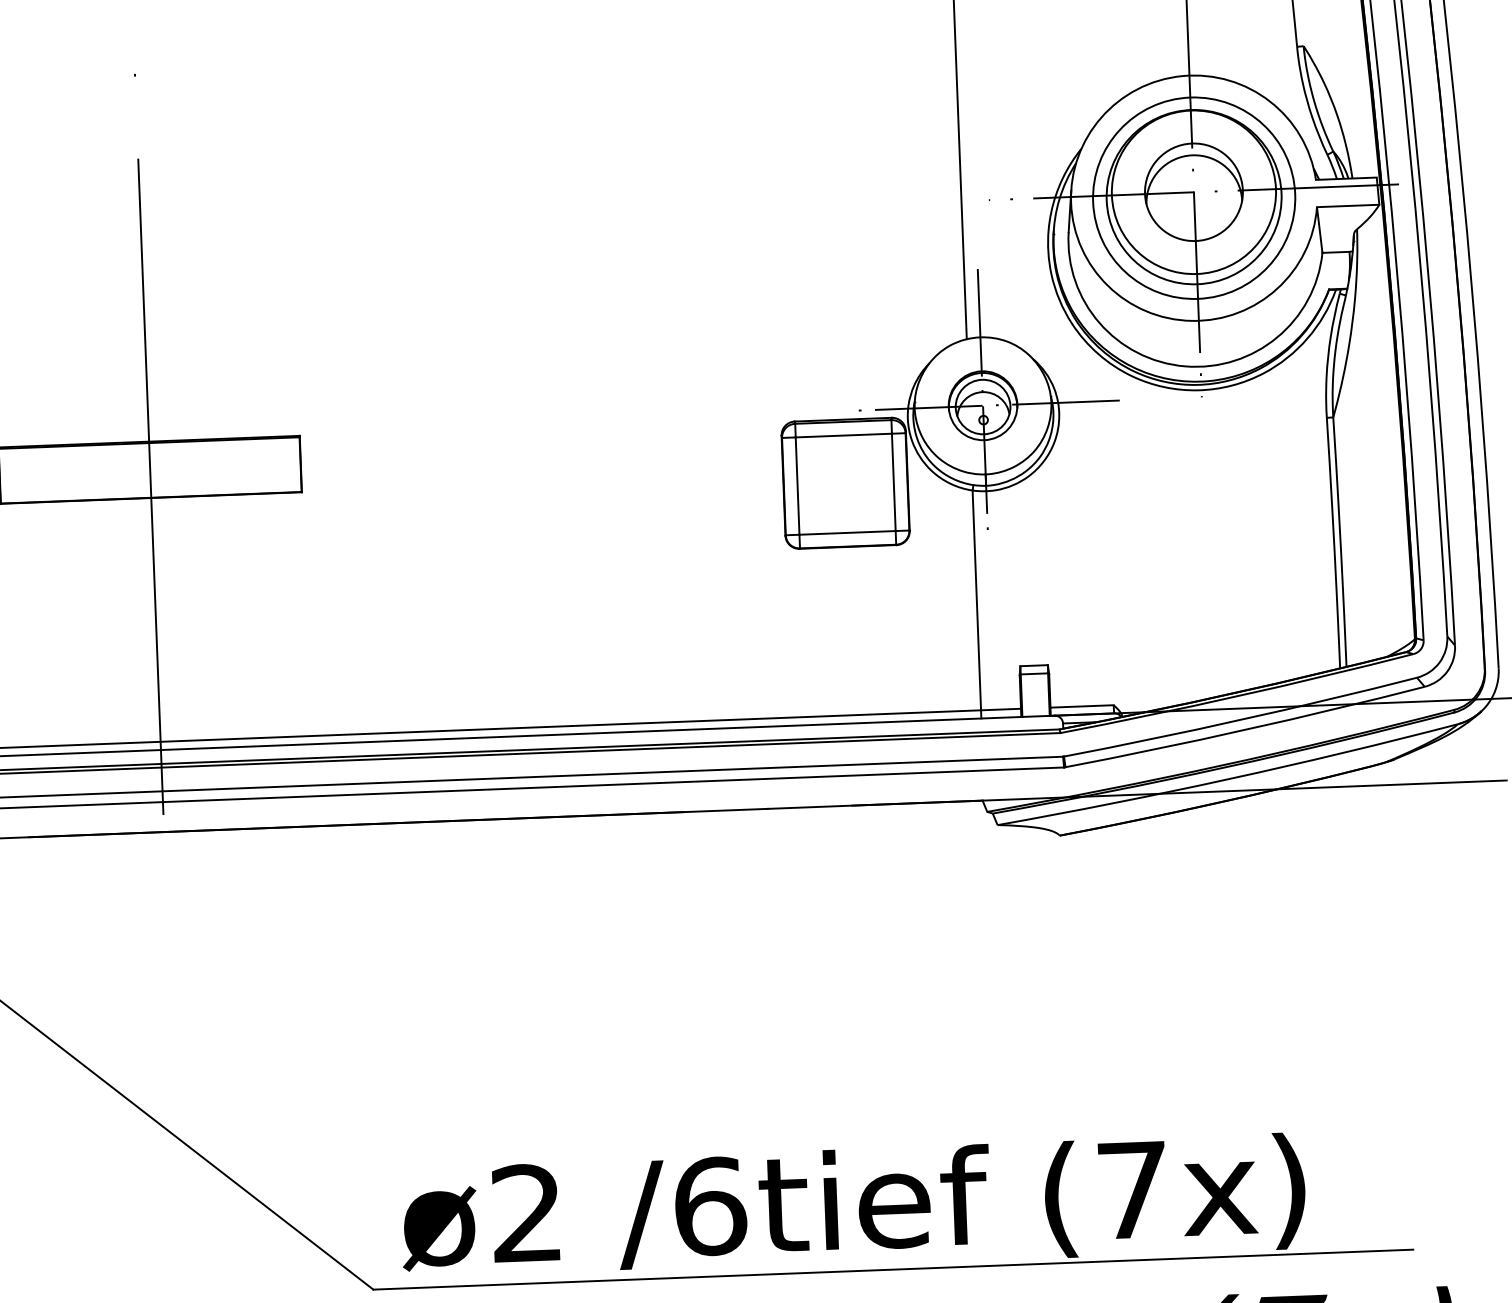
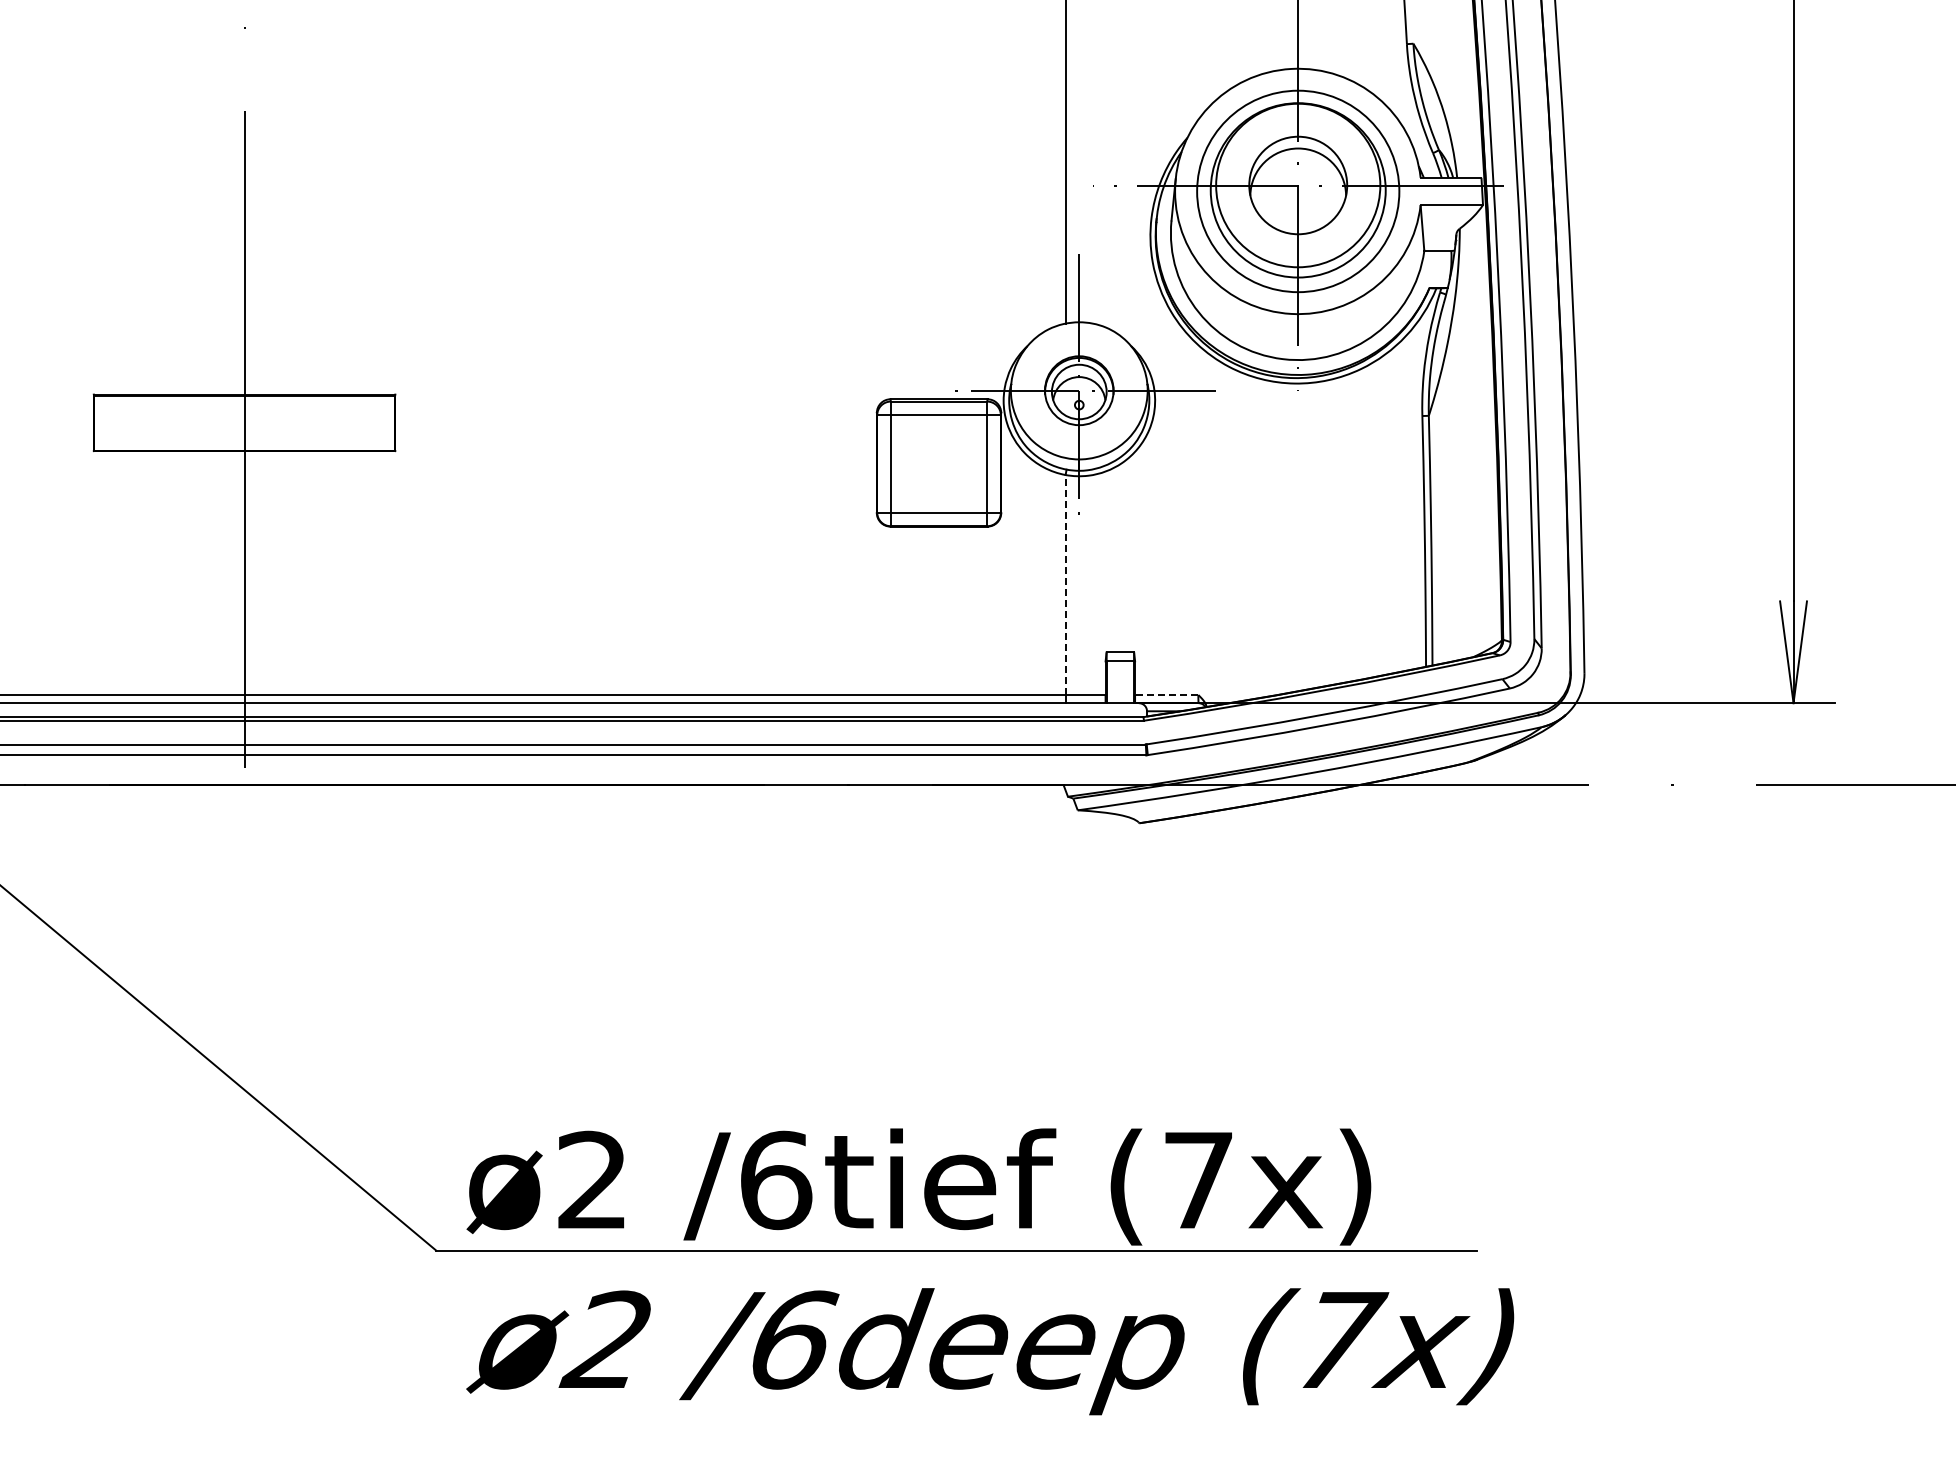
line: (976, 600) -> (1065, 585), solid -> dashed
line: (1081, 705) -> (1166, 694), solid -> dashed

